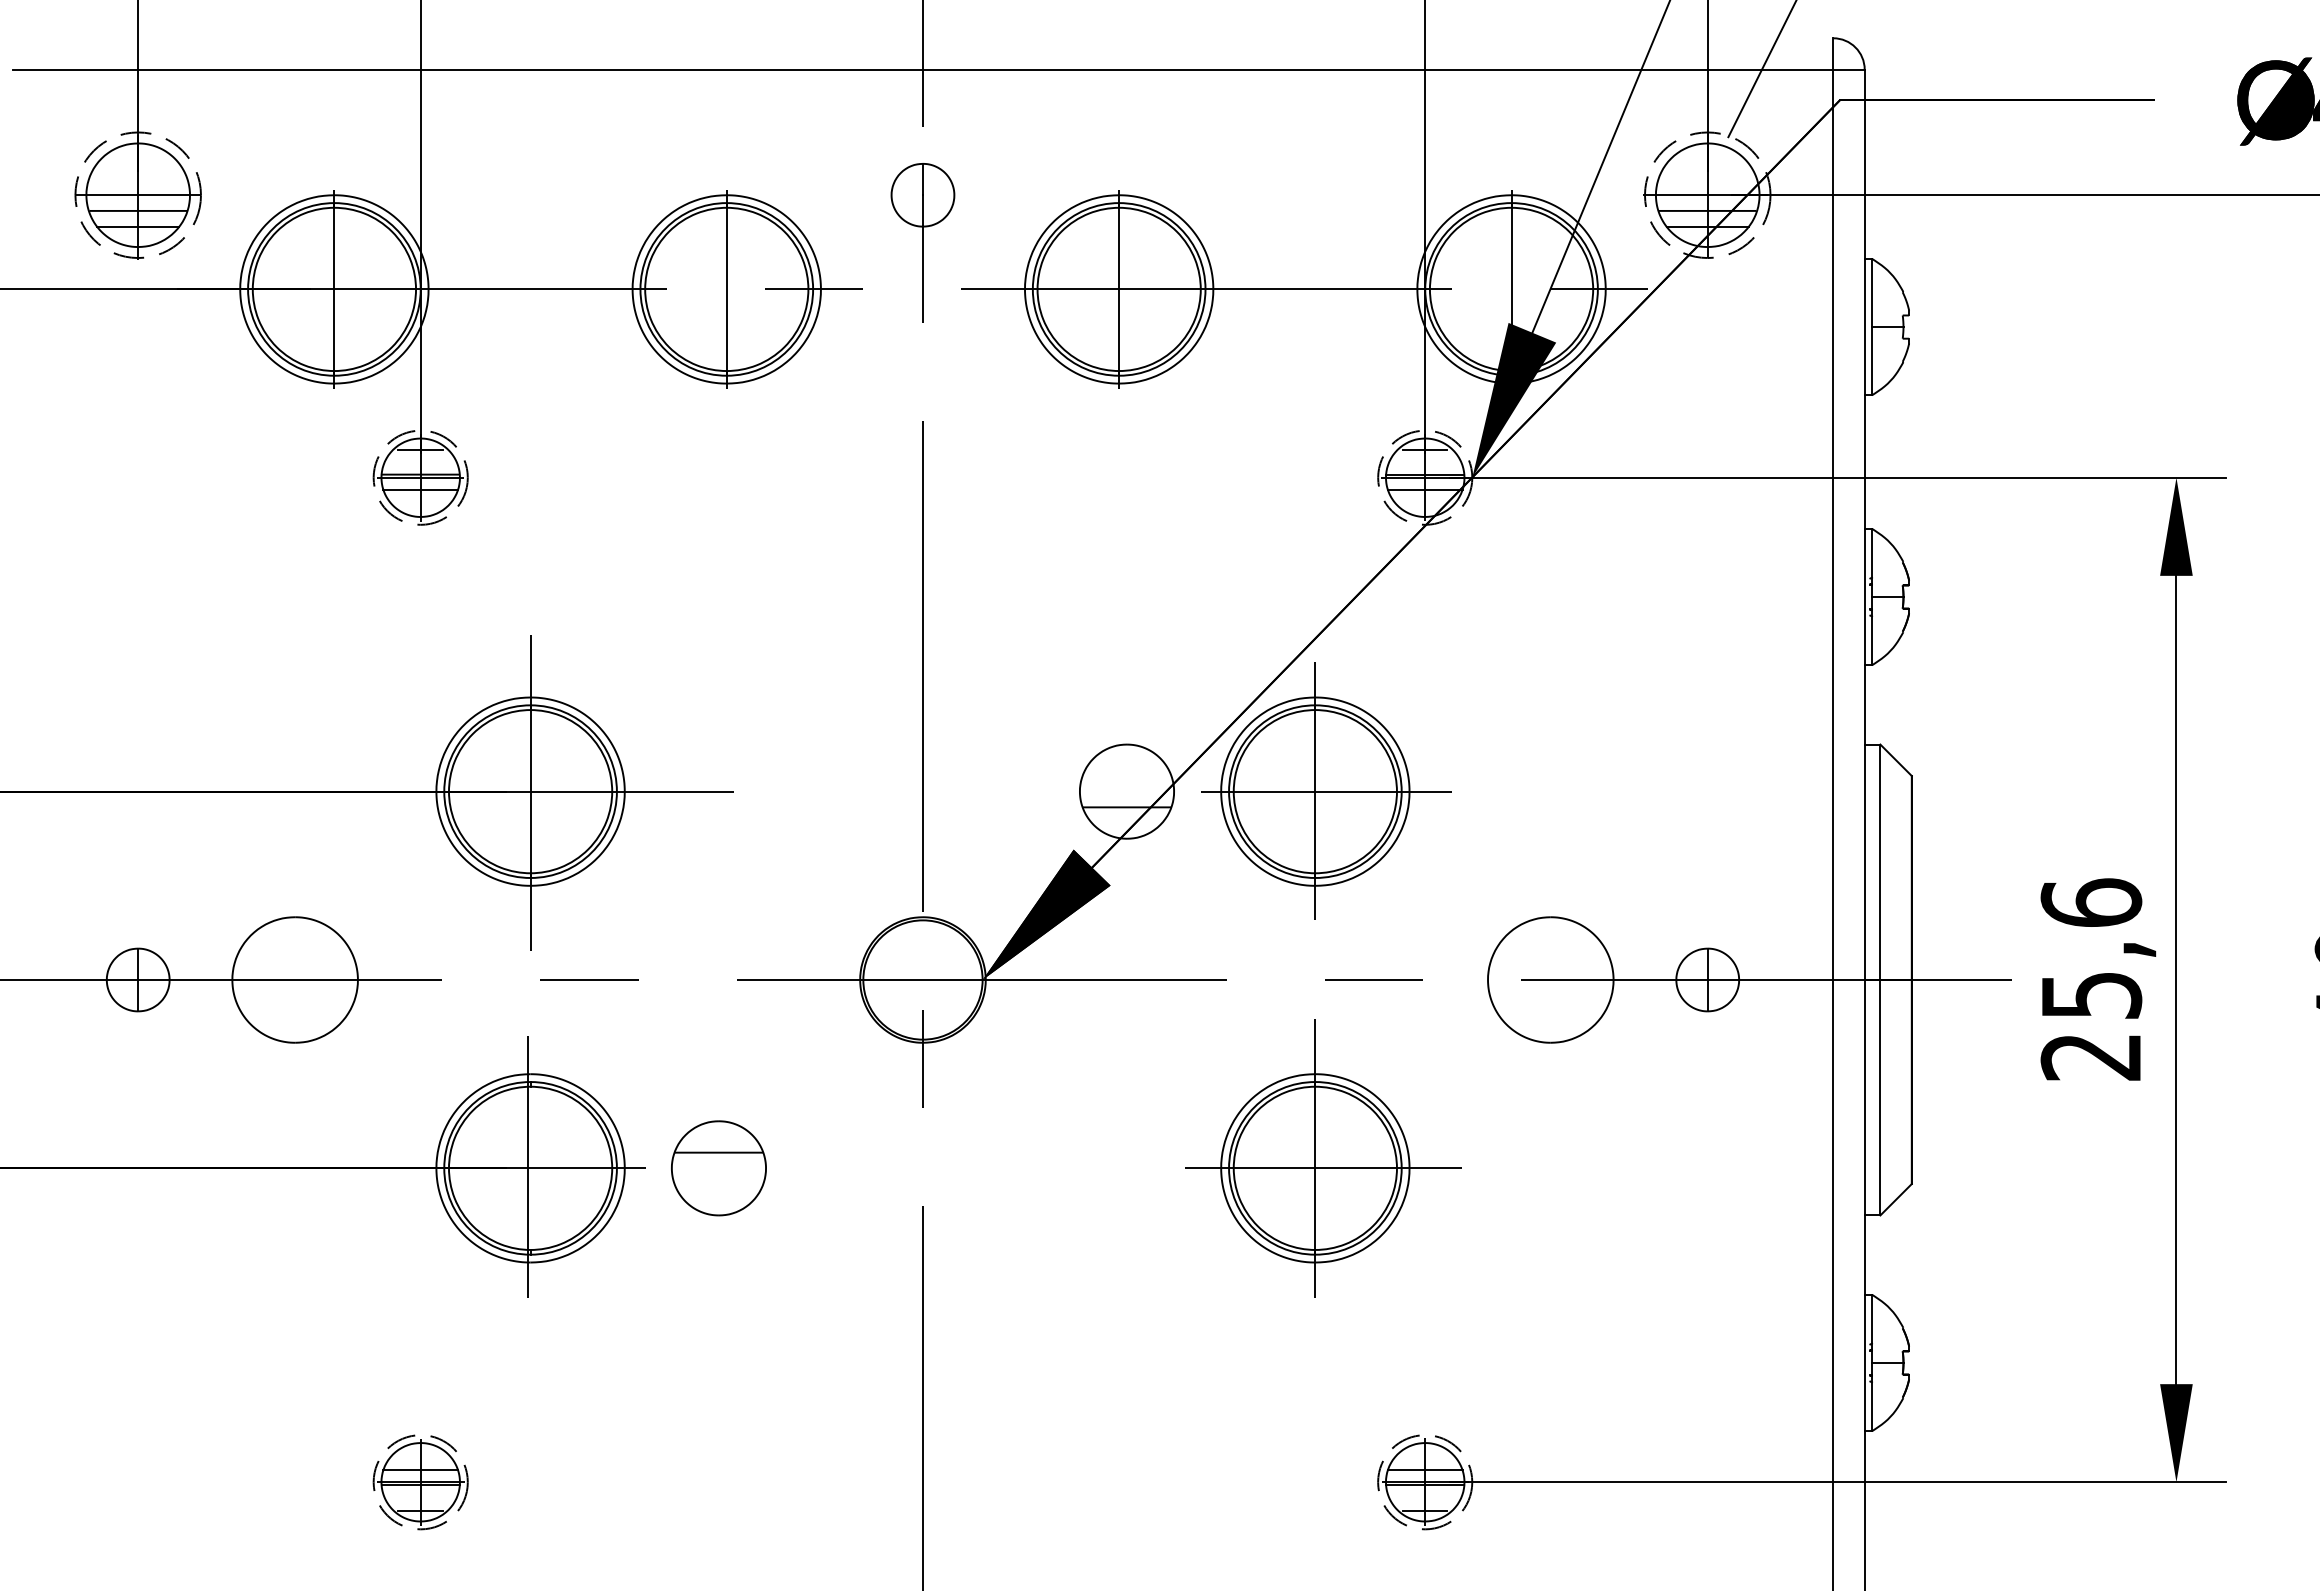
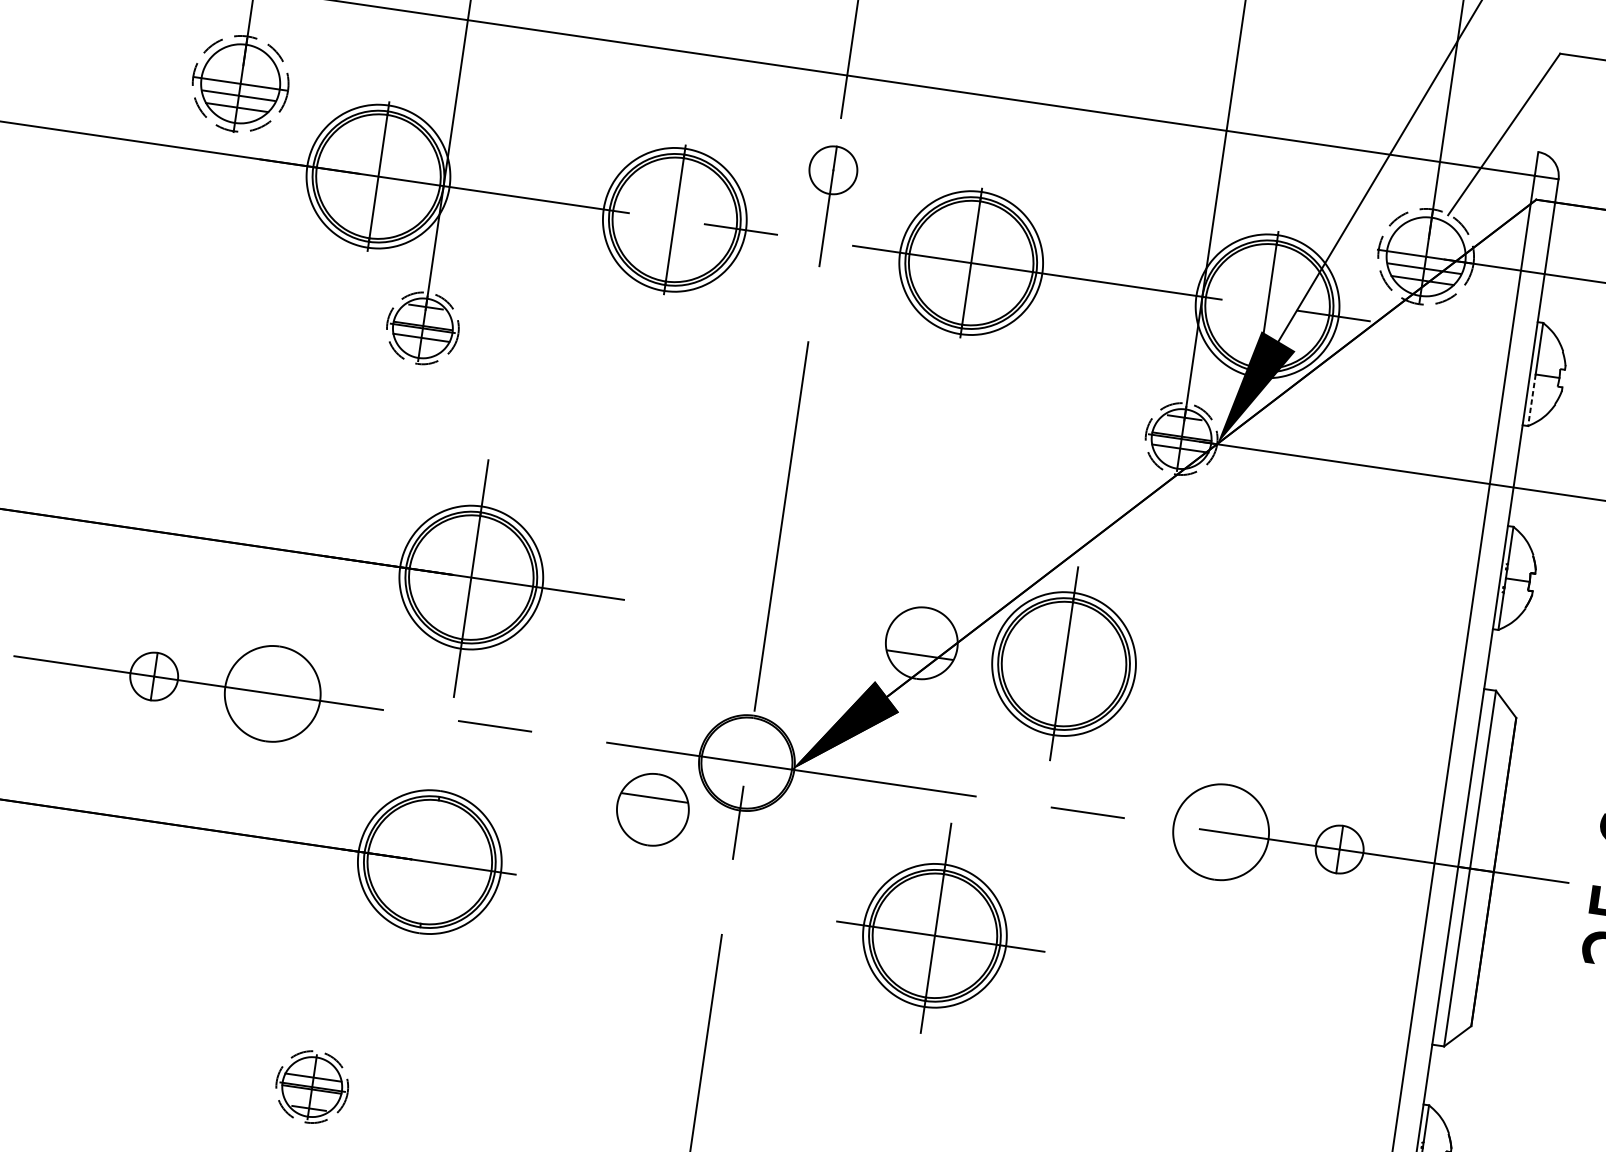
line: (1872, 361) -> (1532, 400), solid -> dashed
line: (1326, 791) -> (1072, 665), removed
part: (1323, 1158) -> (942, 929), moved
line: (528, 1166) -> (428, 860), removed
part: (718, 1168) -> (652, 809), moved

